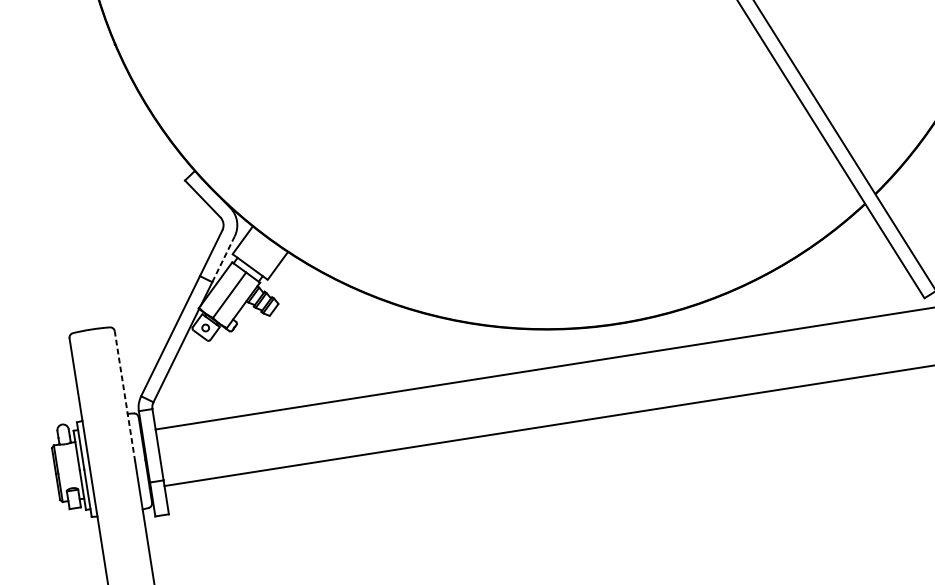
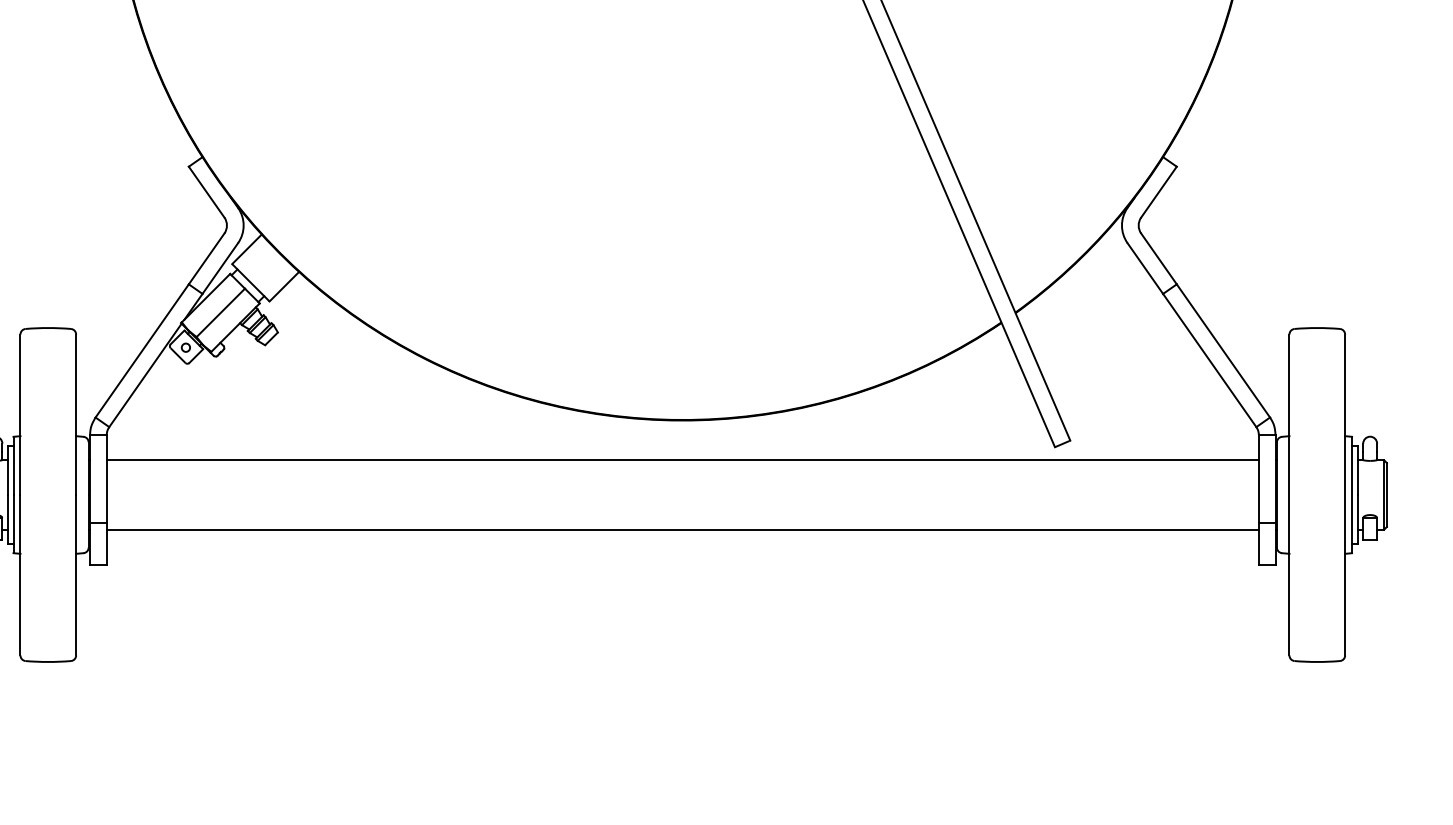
line: (223, 259) -> (220, 268), dashed -> solid
line: (125, 396) -> (76, 414), dashed -> solid

